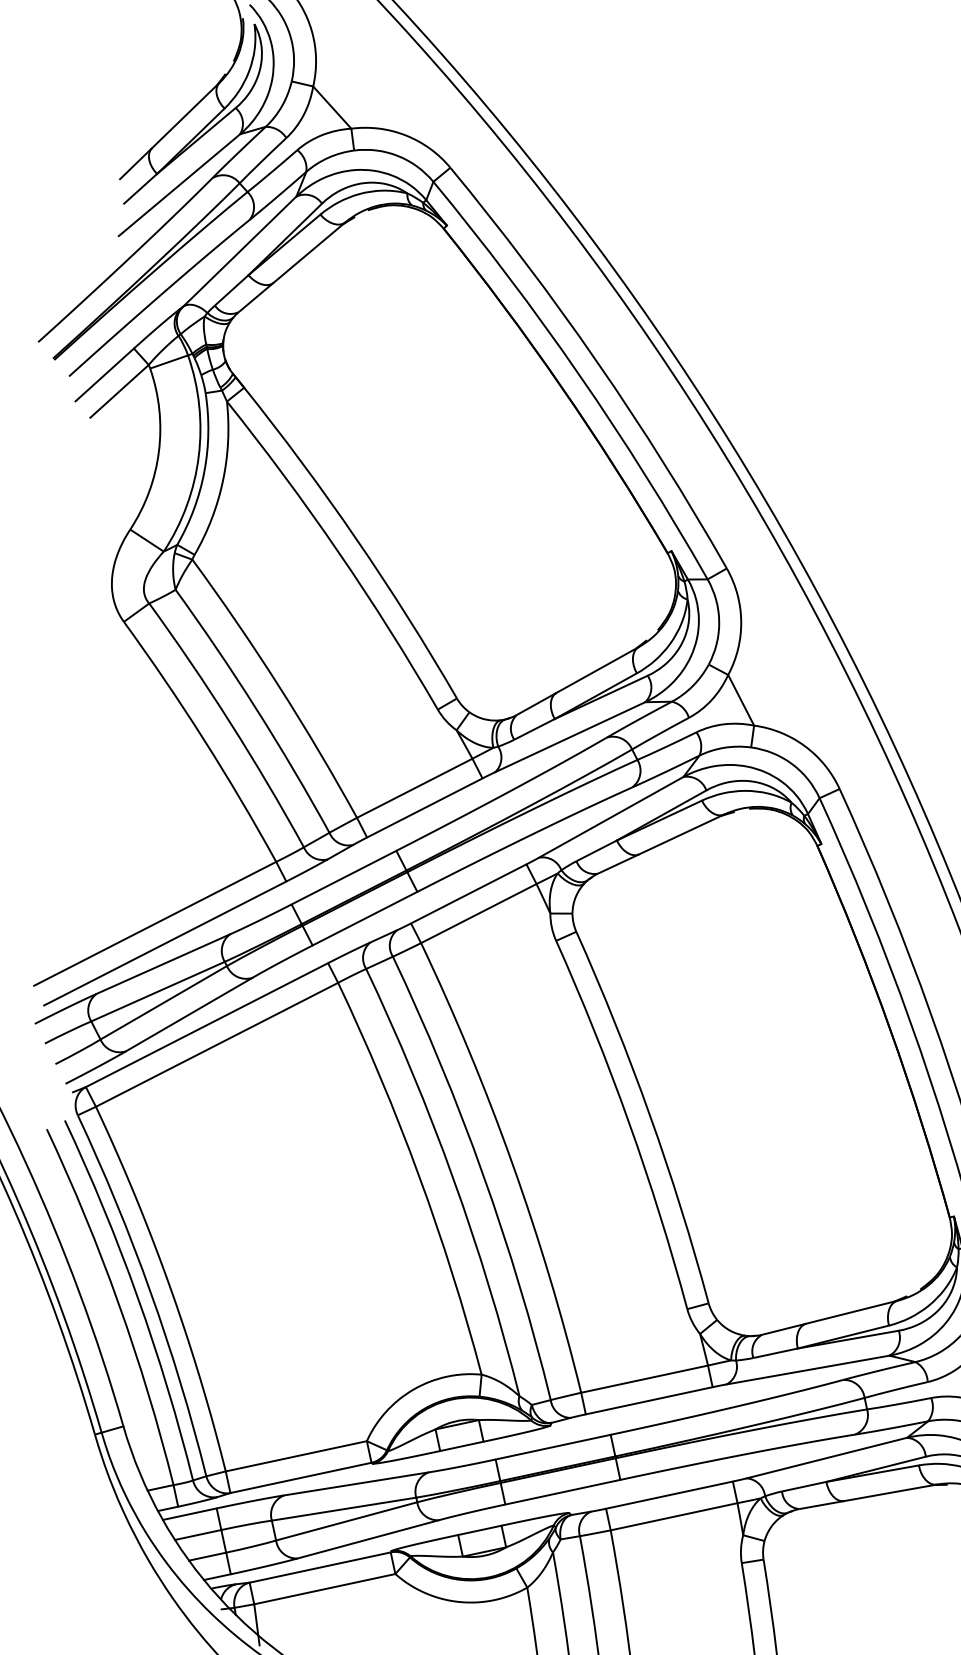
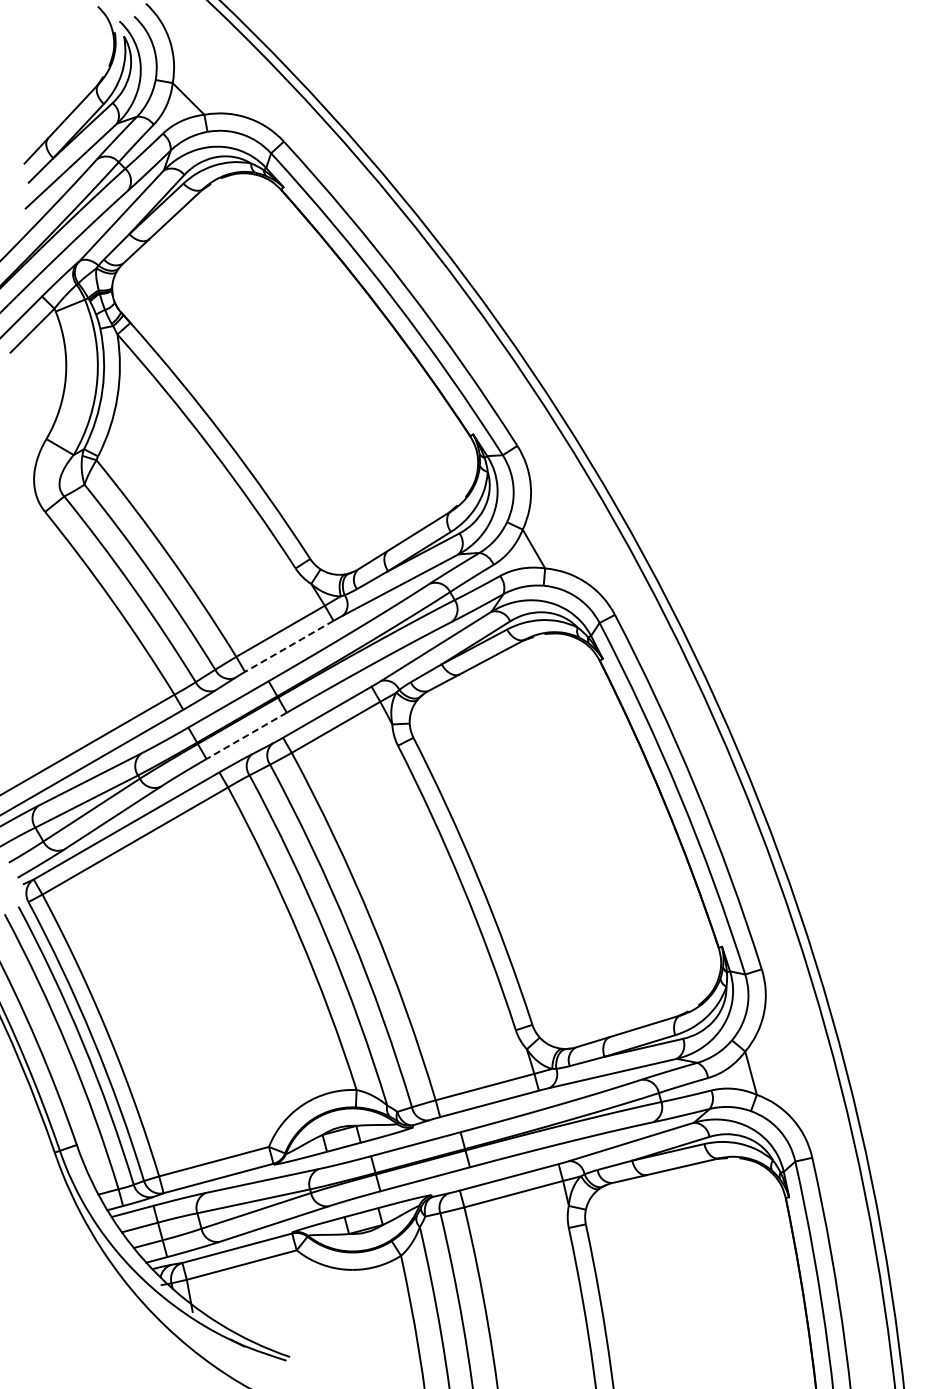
line: (423, 808) -> (288, 646), solid -> dashed
line: (364, 919) -> (246, 736), solid -> dashed

